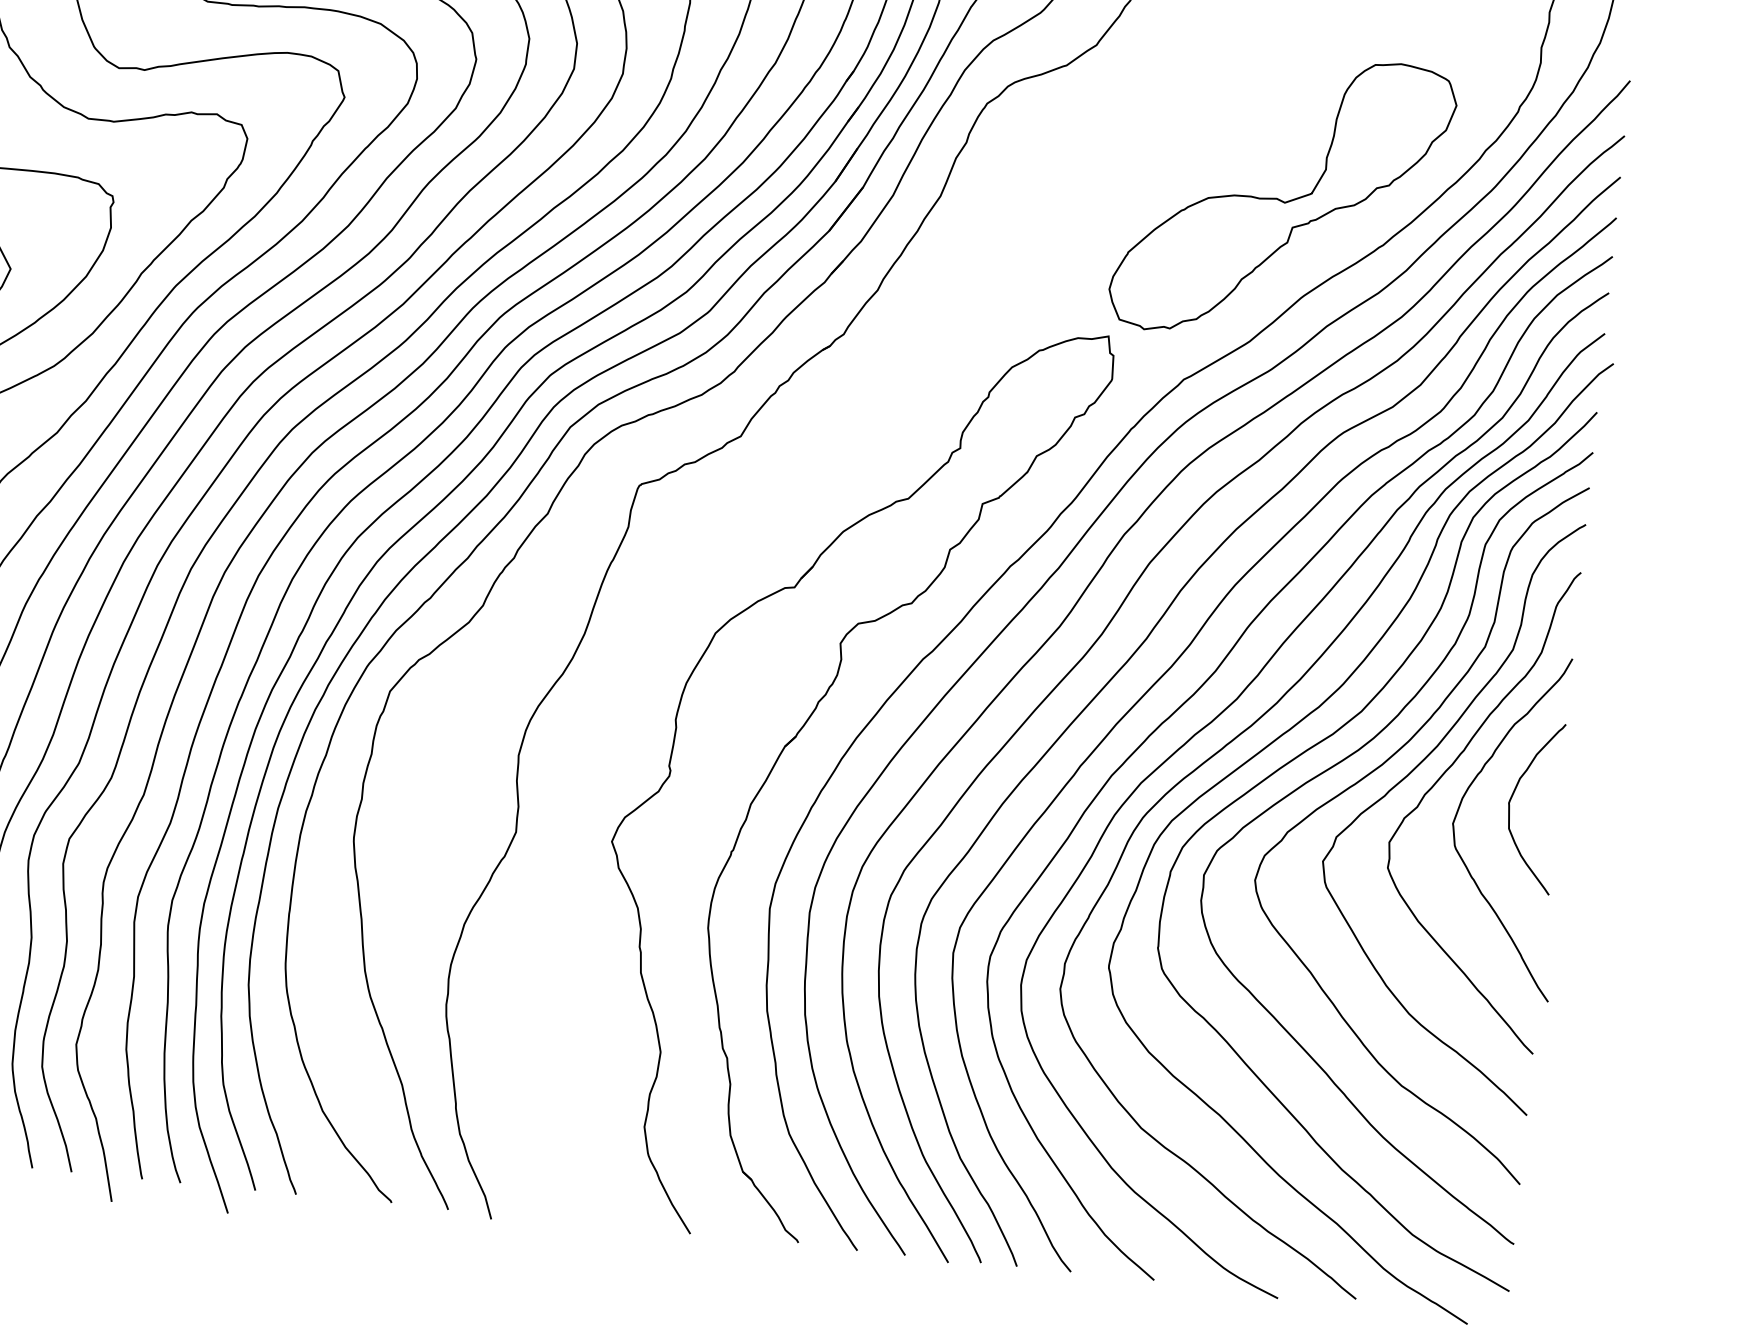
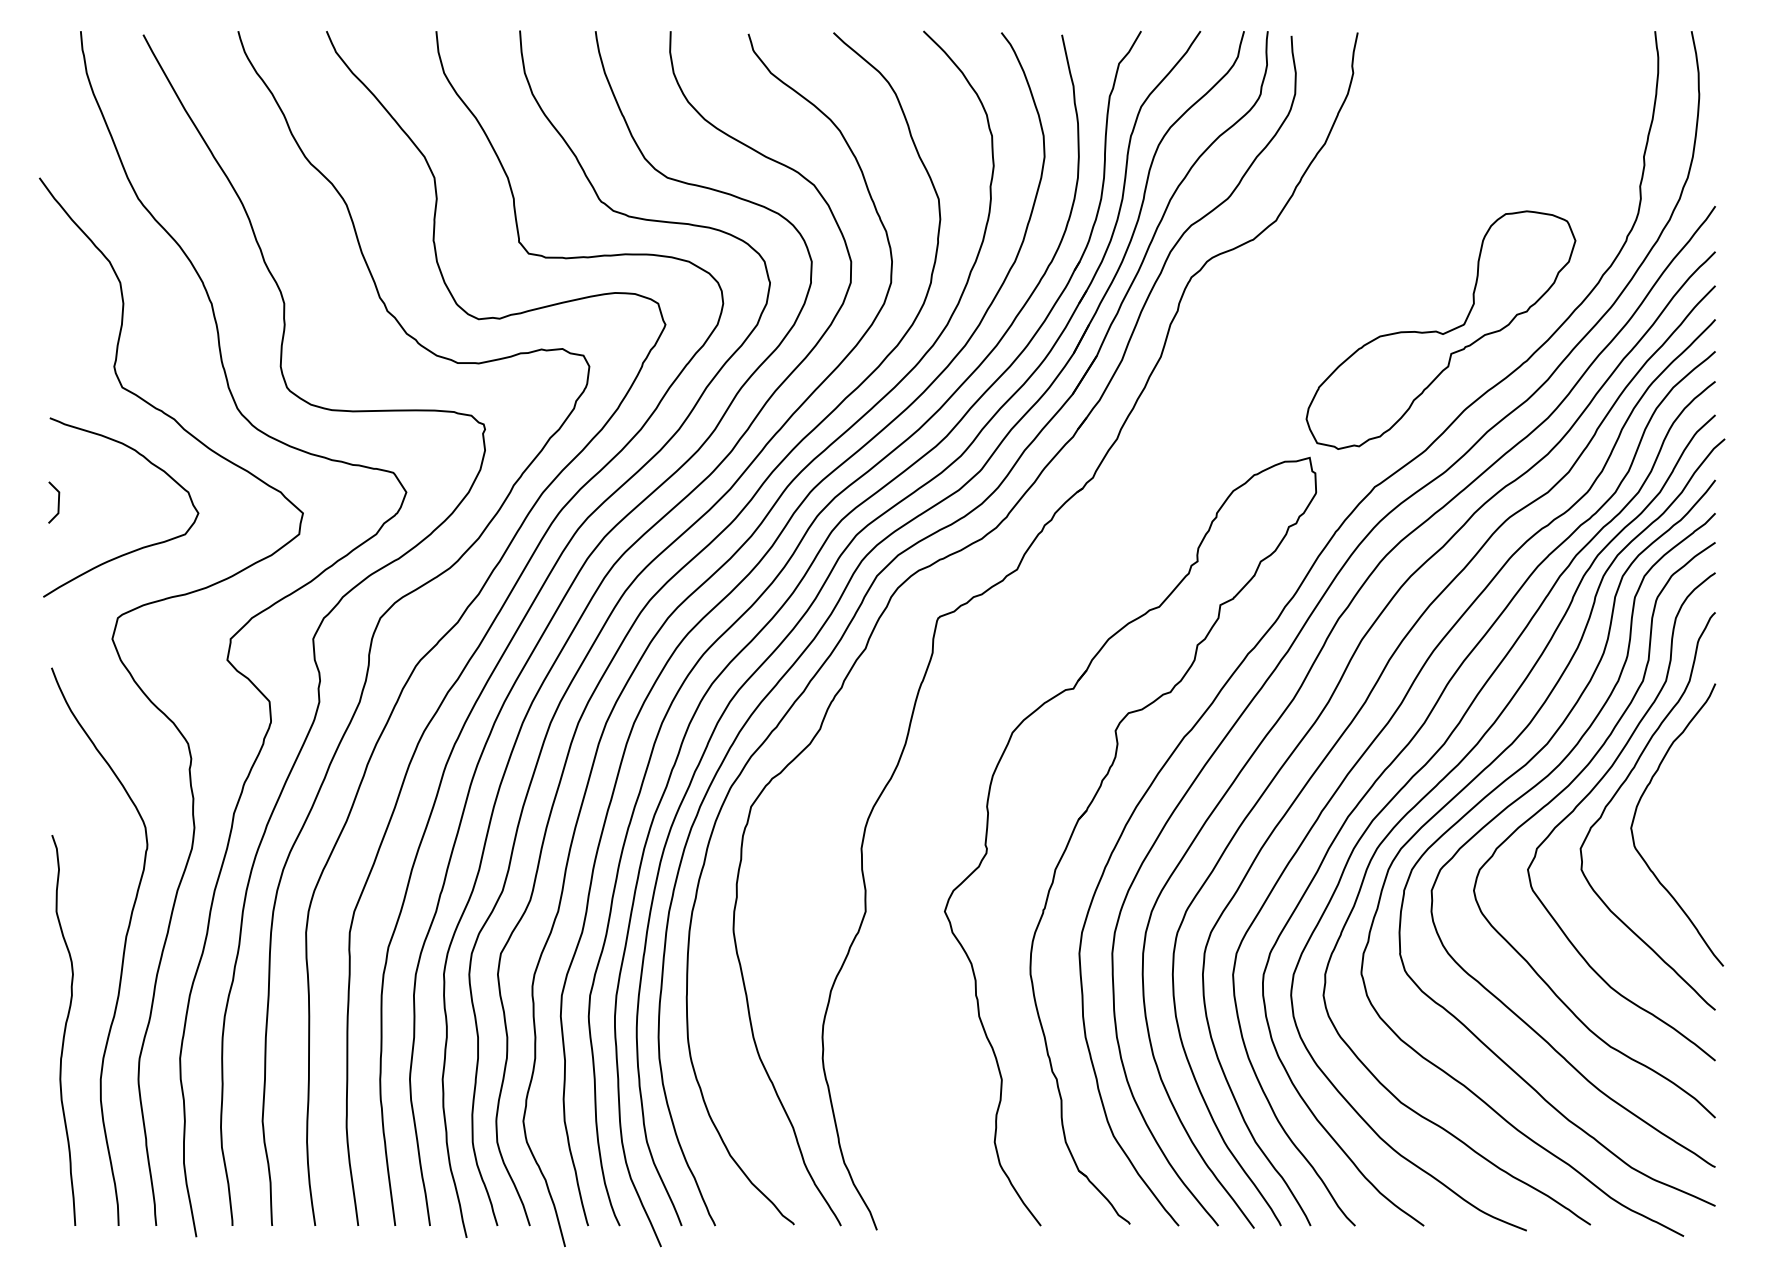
curve: (1512, 799) -> (1677, 803), removed

